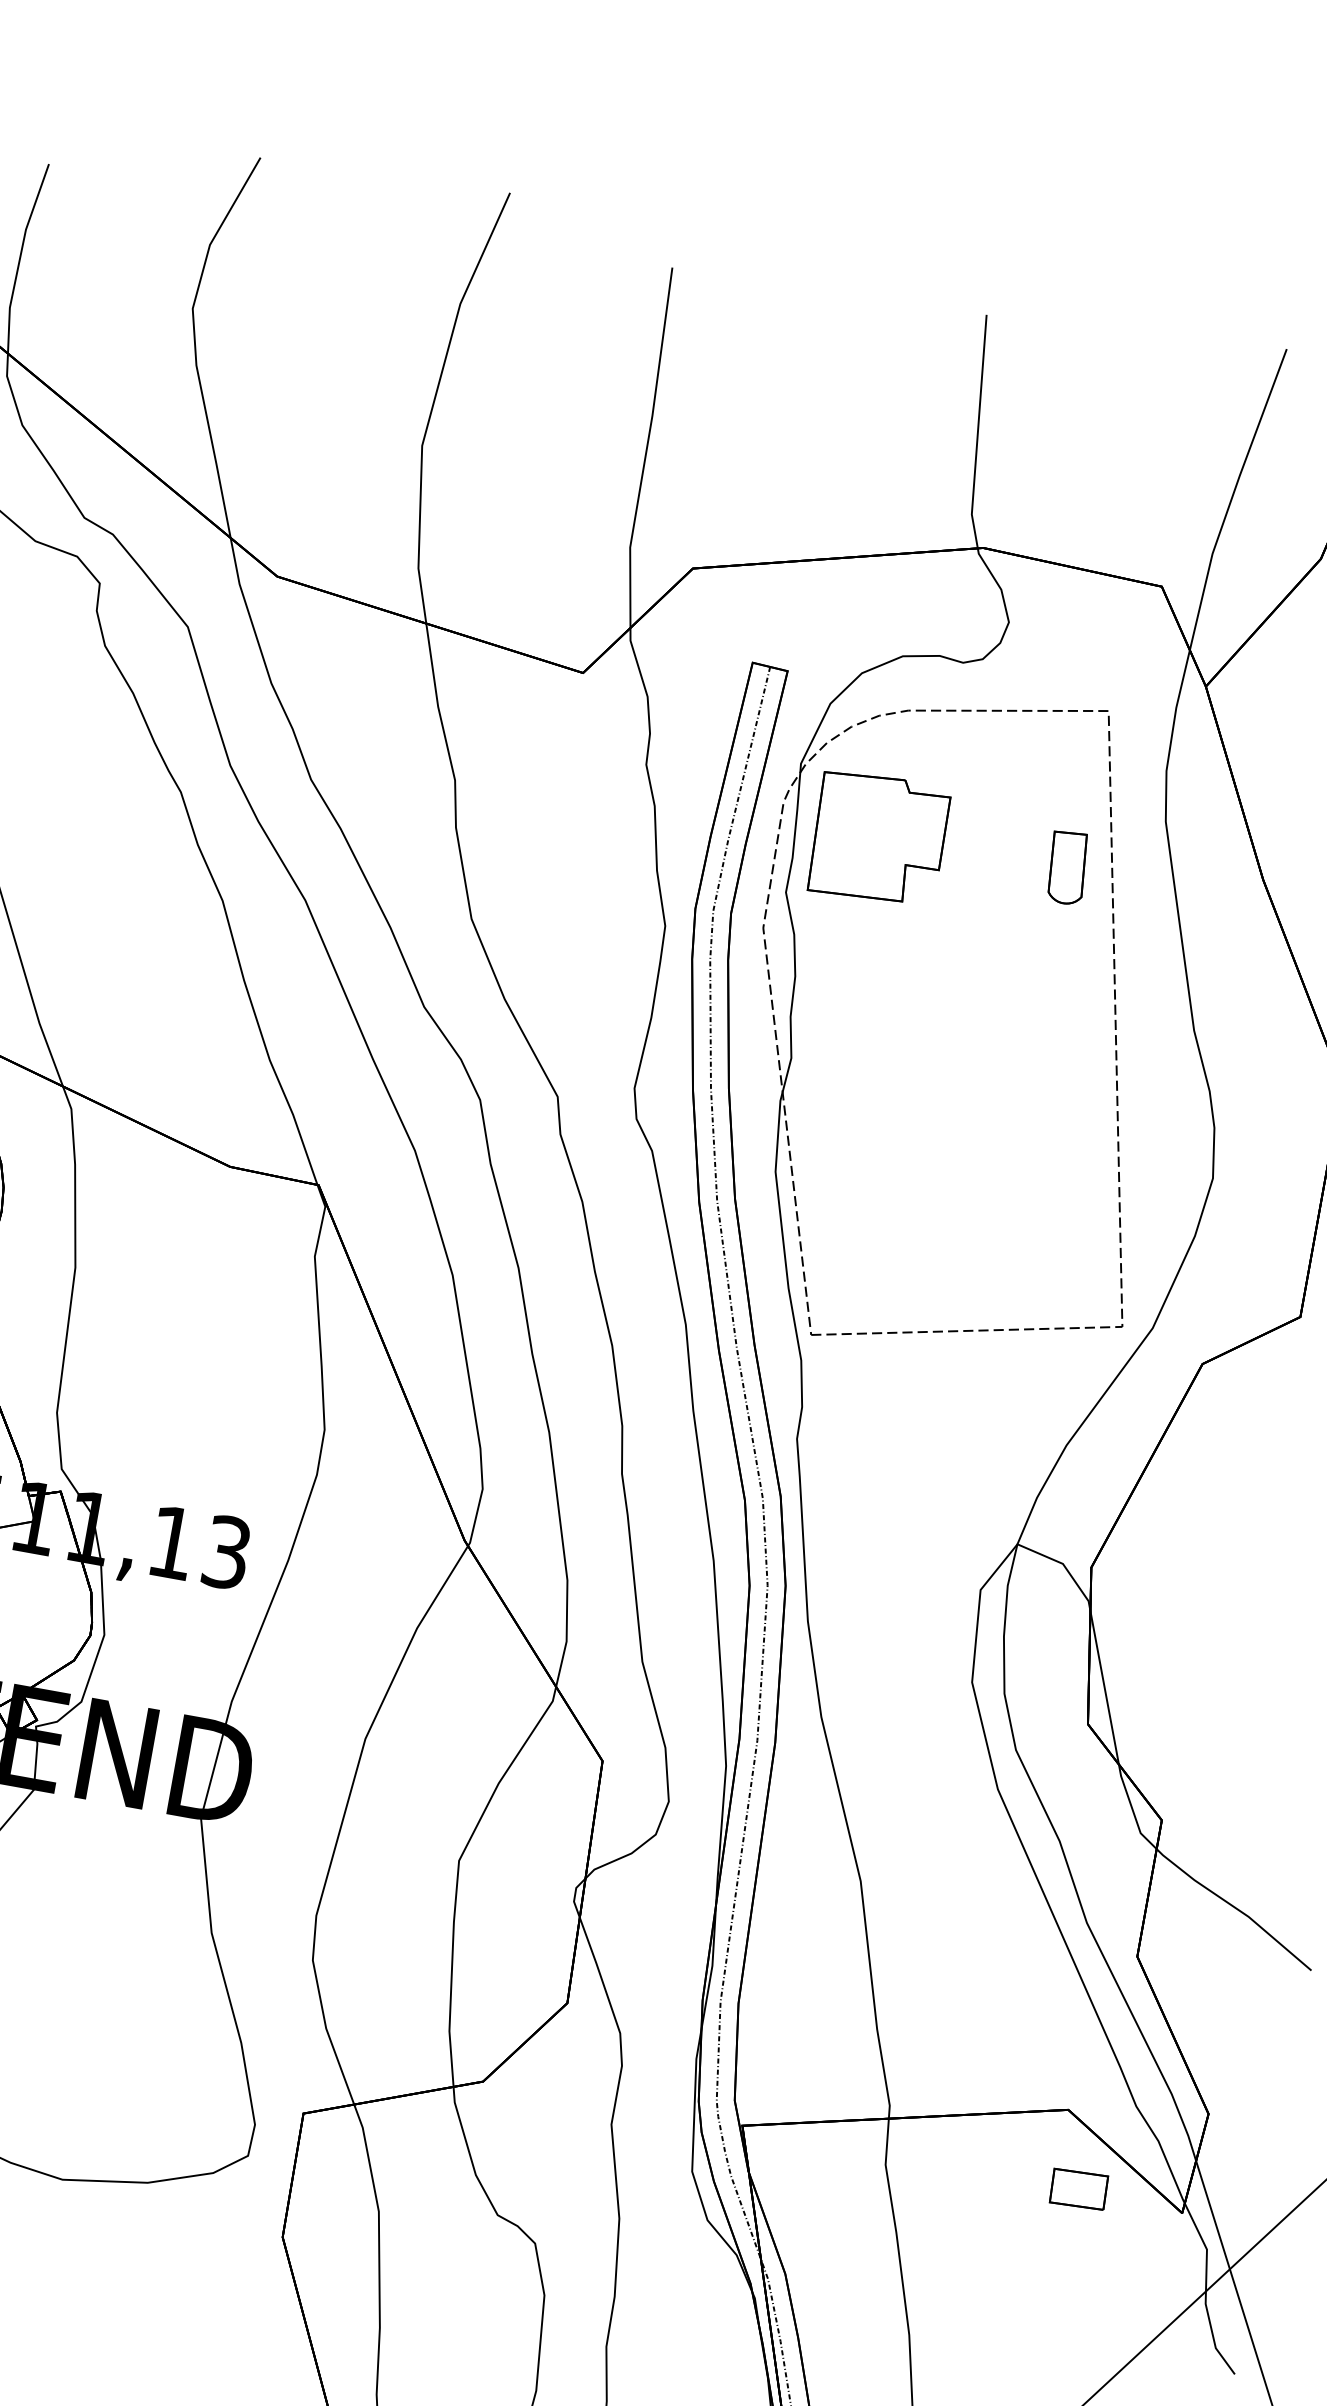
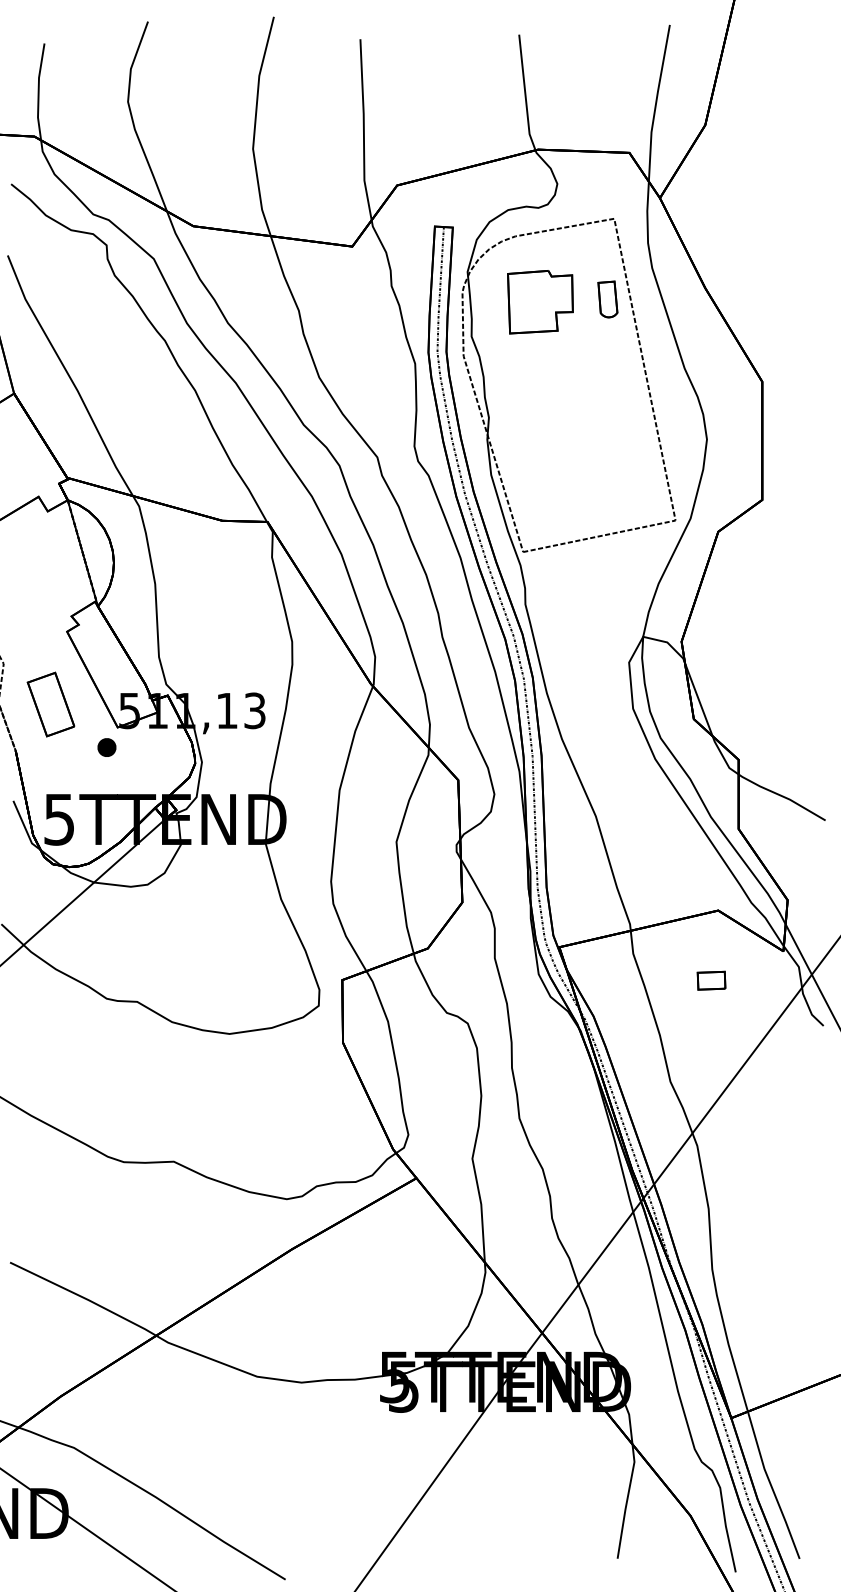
part: (878, 839) -> (540, 302), moved
part: (1078, 2188) -> (711, 980), moved

